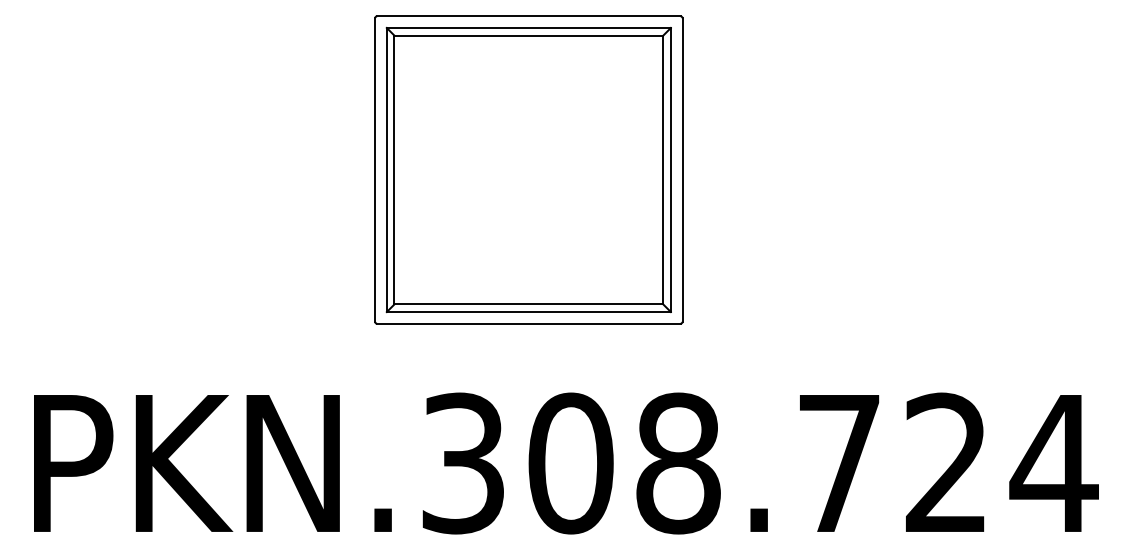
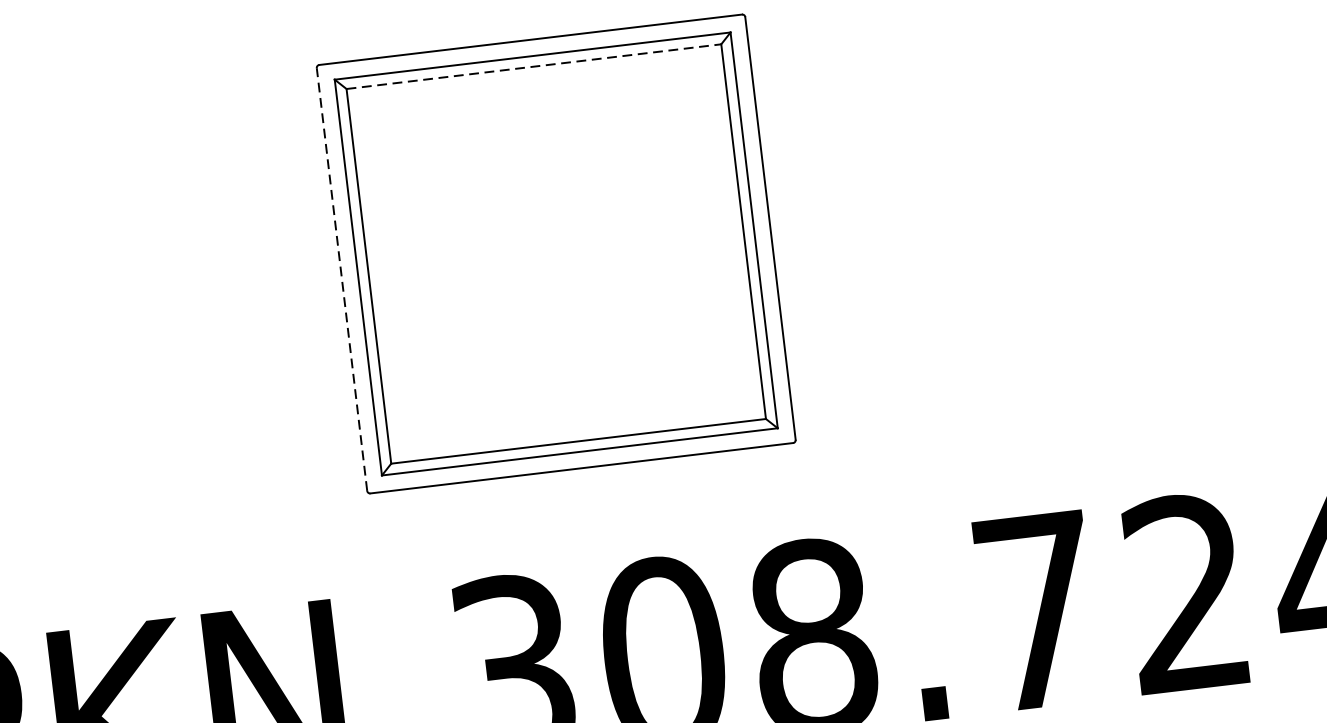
line: (529, 35) -> (534, 66), solid -> dashed
line: (375, 170) -> (342, 280), solid -> dashed

